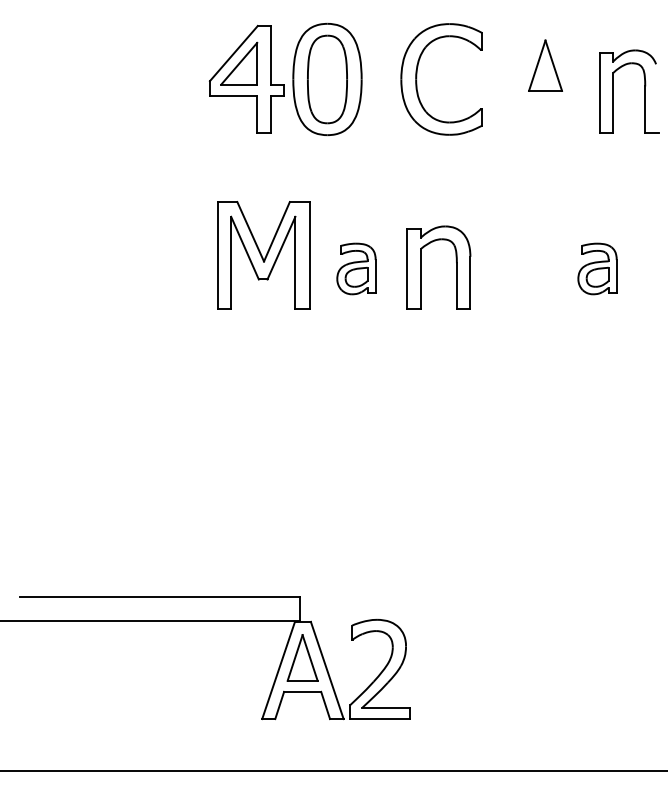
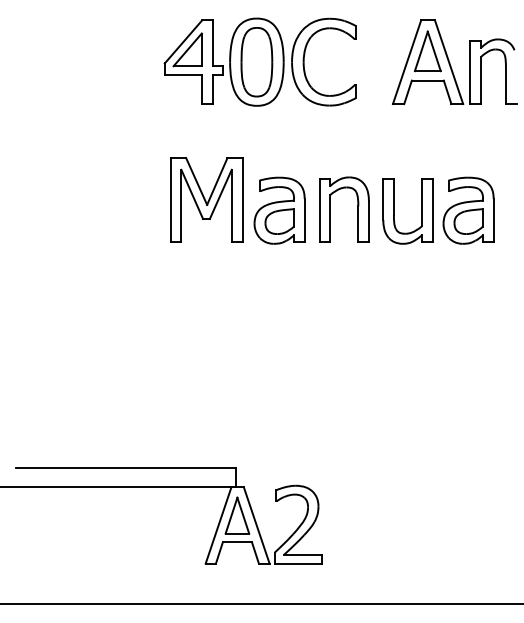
part: (417, 79) -> (304, 62), moved
part: (545, 79) -> (427, 62), added
part: (356, 268) -> (279, 210), size x1.67
part: (597, 268) -> (468, 210), size x1.67
part: (503, 274) -> (394, 215), added

